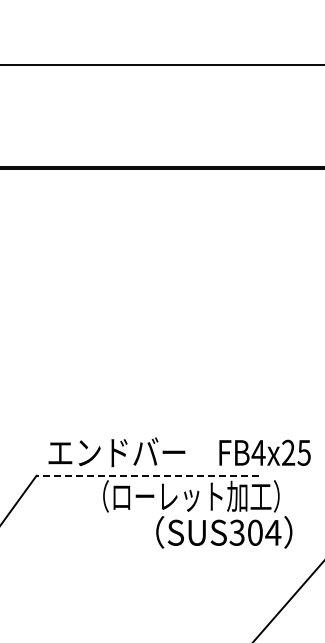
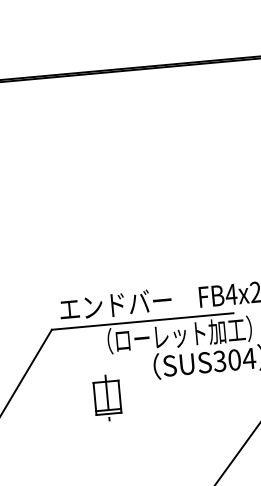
line: (147, 475) -> (142, 321), dashed -> solid
part: (96, 564) -> (107, 397), added

